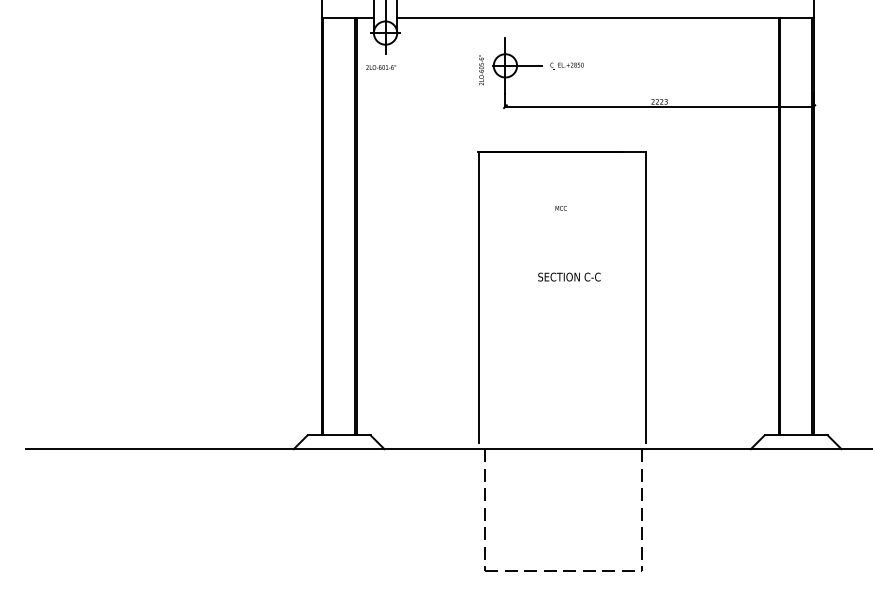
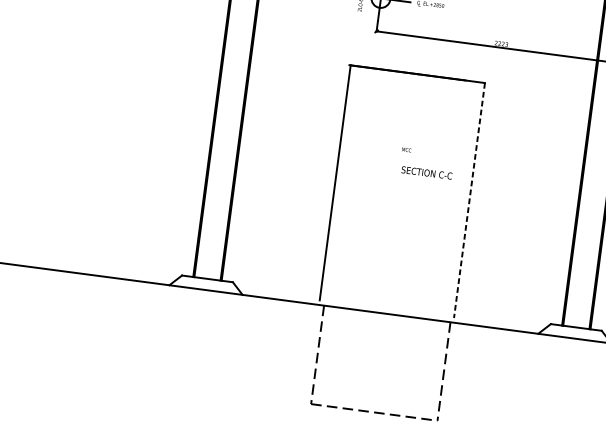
text: (560, 208) -> (406, 150), moved
text: (569, 276) -> (427, 172), moved
line: (645, 297) -> (469, 200), solid -> dashed

